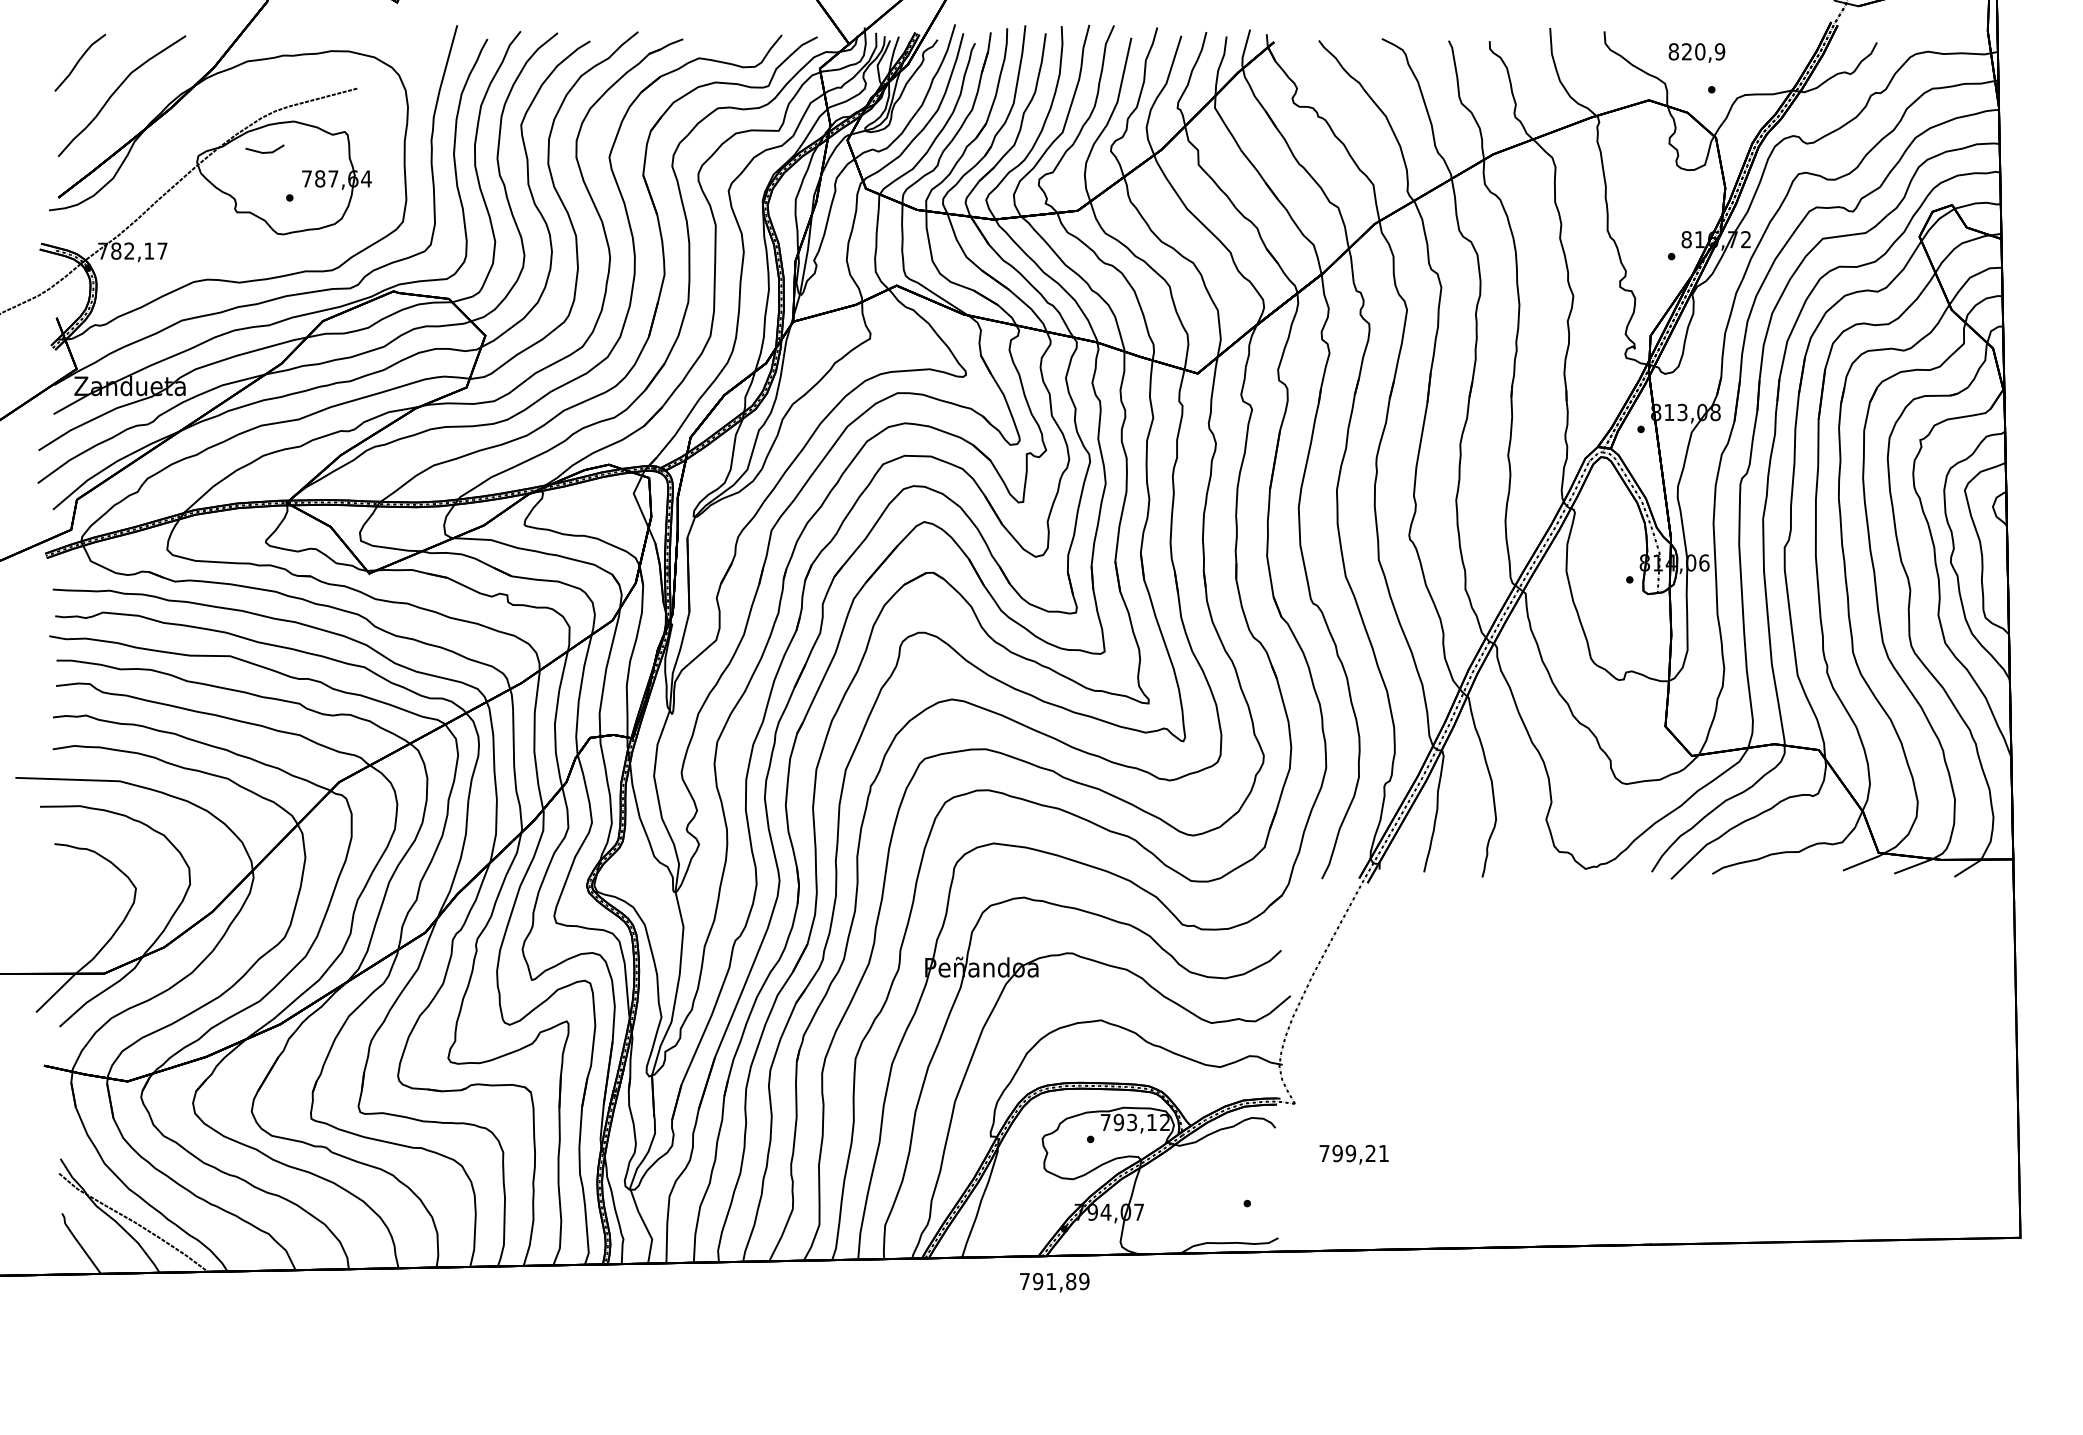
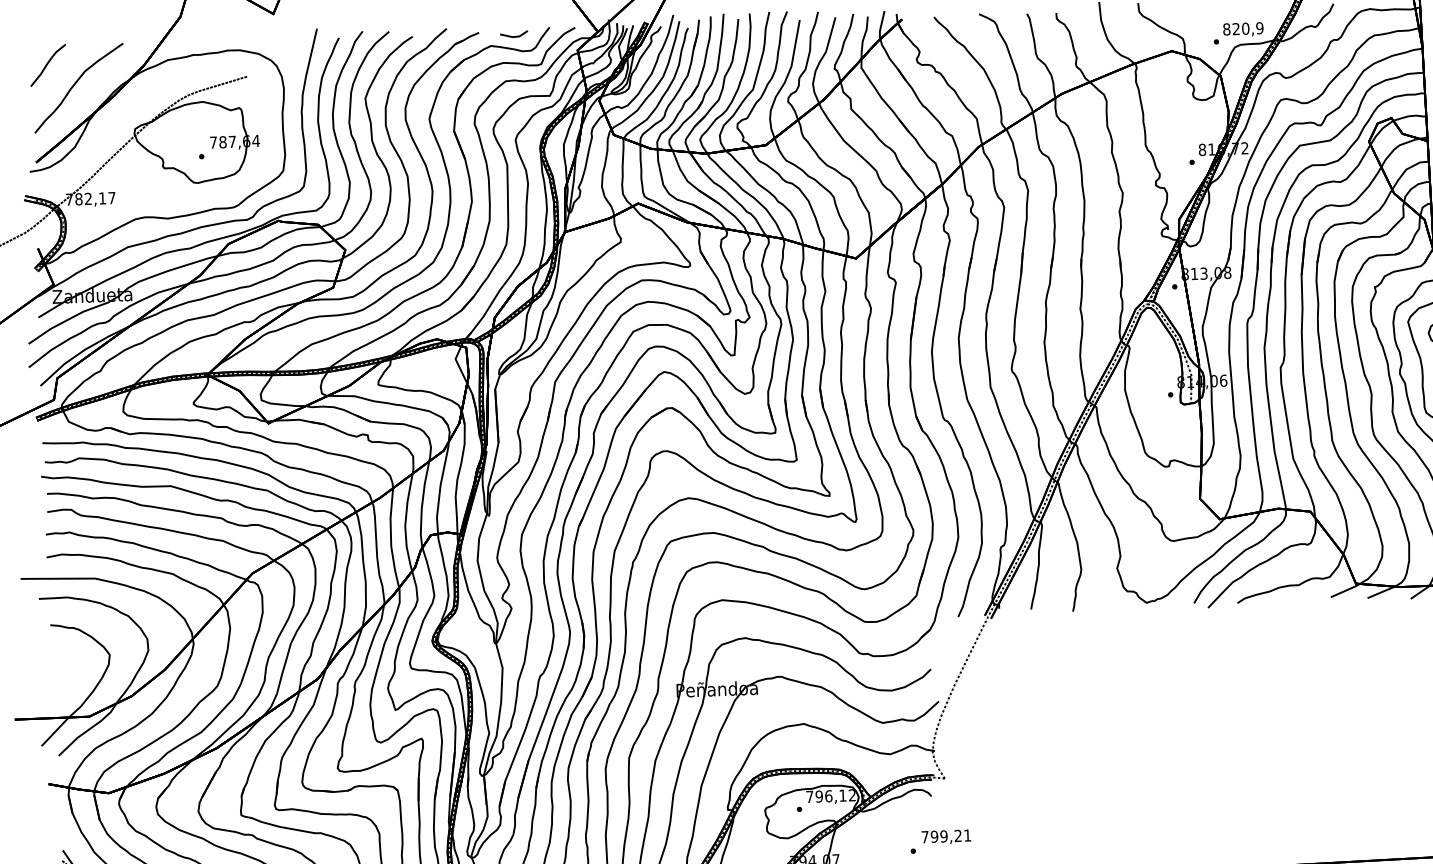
text: (1696, 52) -> (1243, 29), moved
line: (265, 151) -> (514, 35), moved
text: (1132, 1122) -> (829, 796), 793,12 -> 796,12
text: (1353, 1154) -> (945, 837), moved

